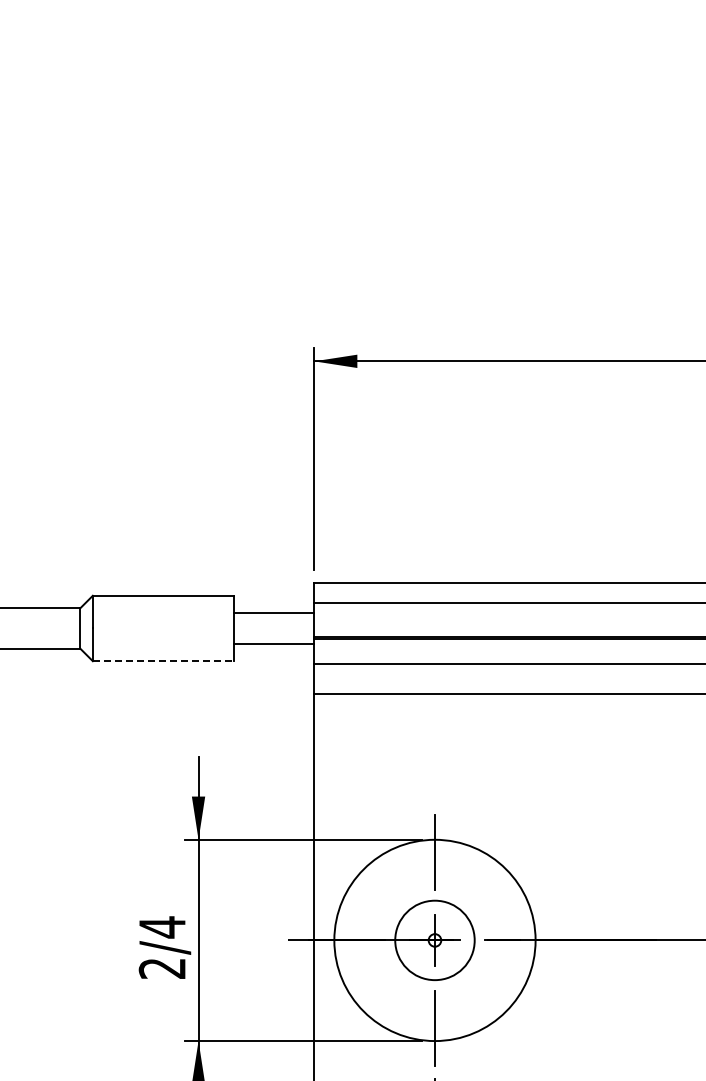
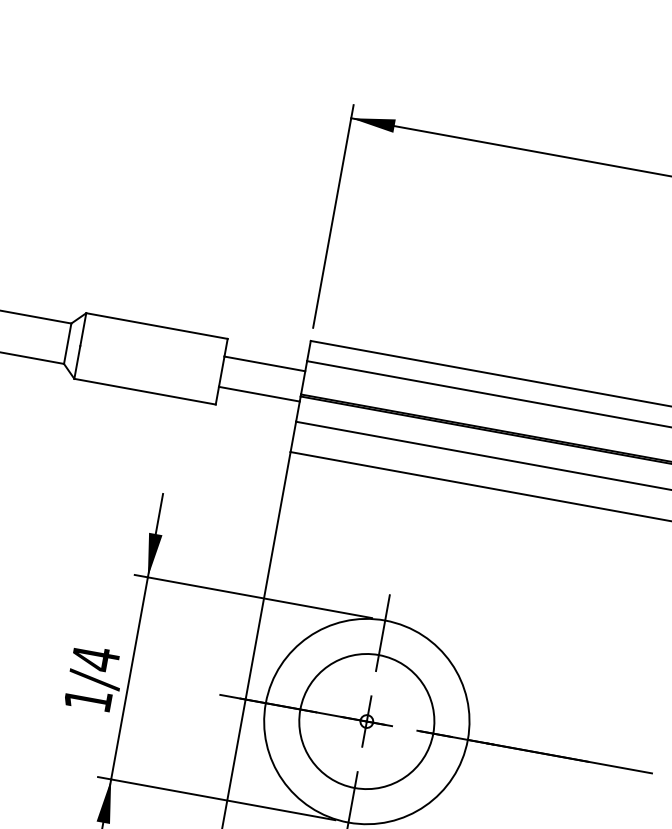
line: (163, 661) -> (145, 392), dashed -> solid
circle: (434, 940) -> (366, 721), size x1.67
text: (161, 968) -> (87, 699), 2/4 -> 1/4

